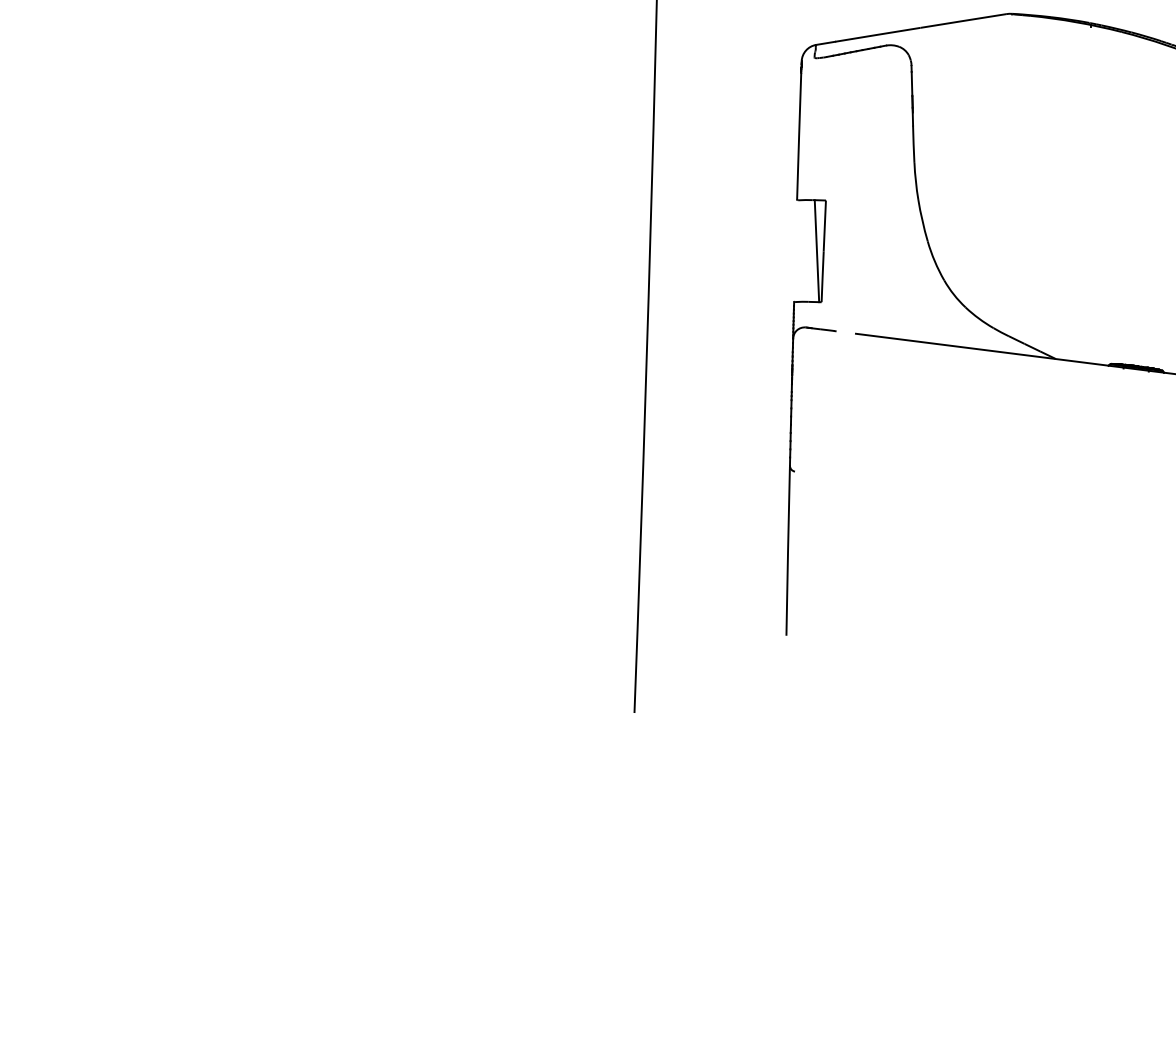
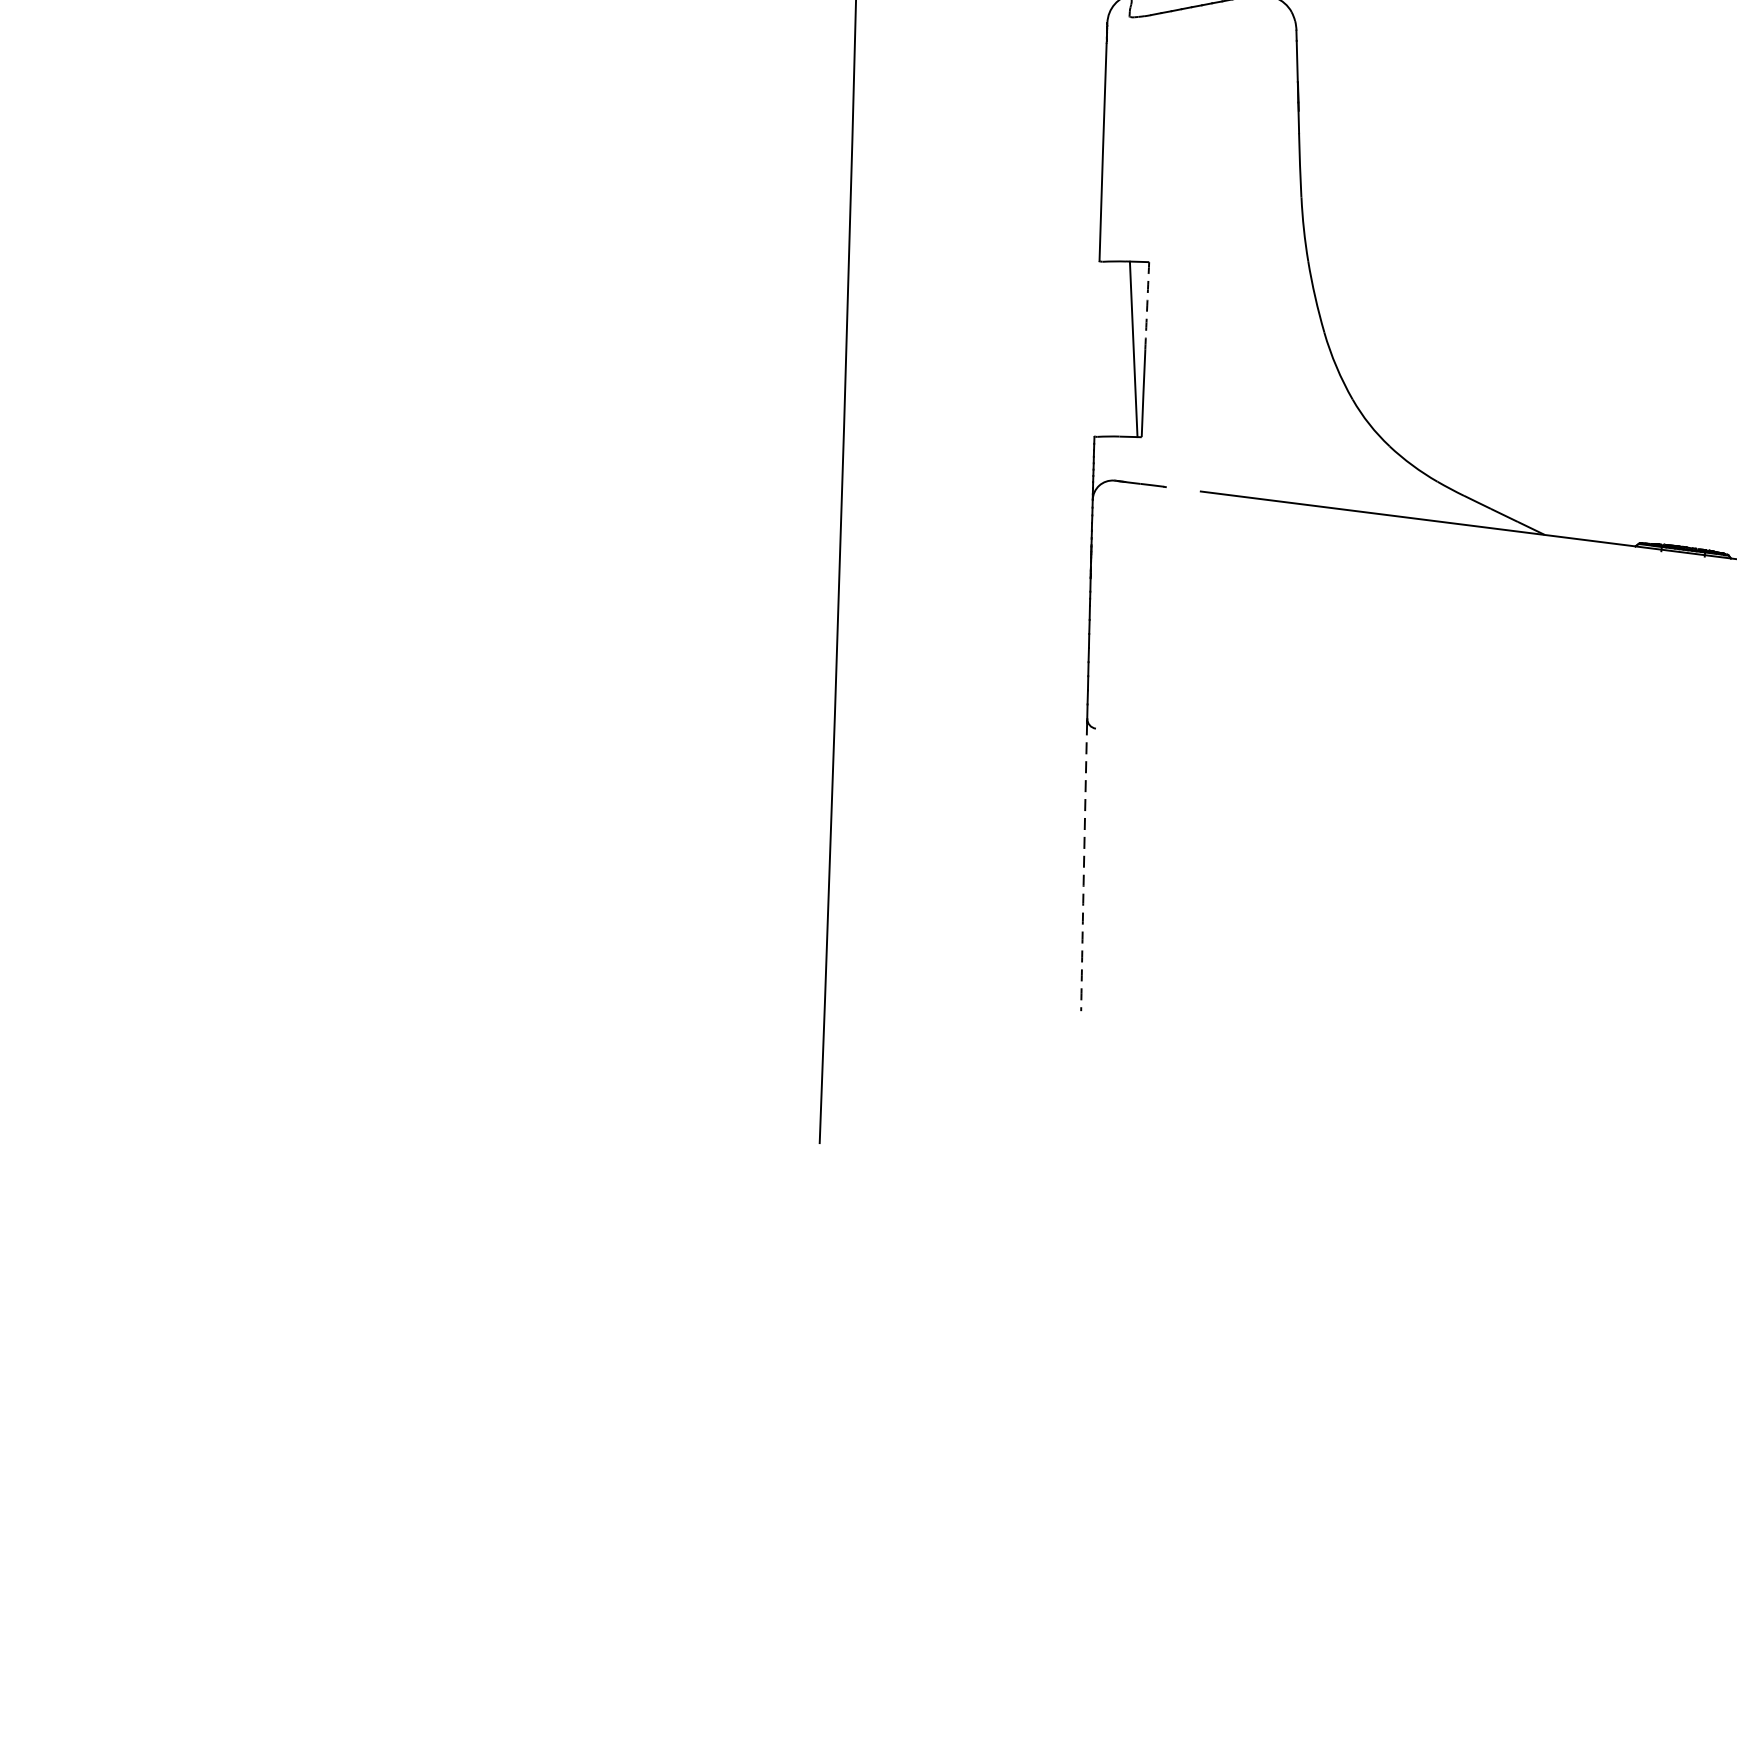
arc: (824, 225) -> (1146, 305), solid -> dashed
arc: (788, 552) -> (1084, 867), solid -> dashed

